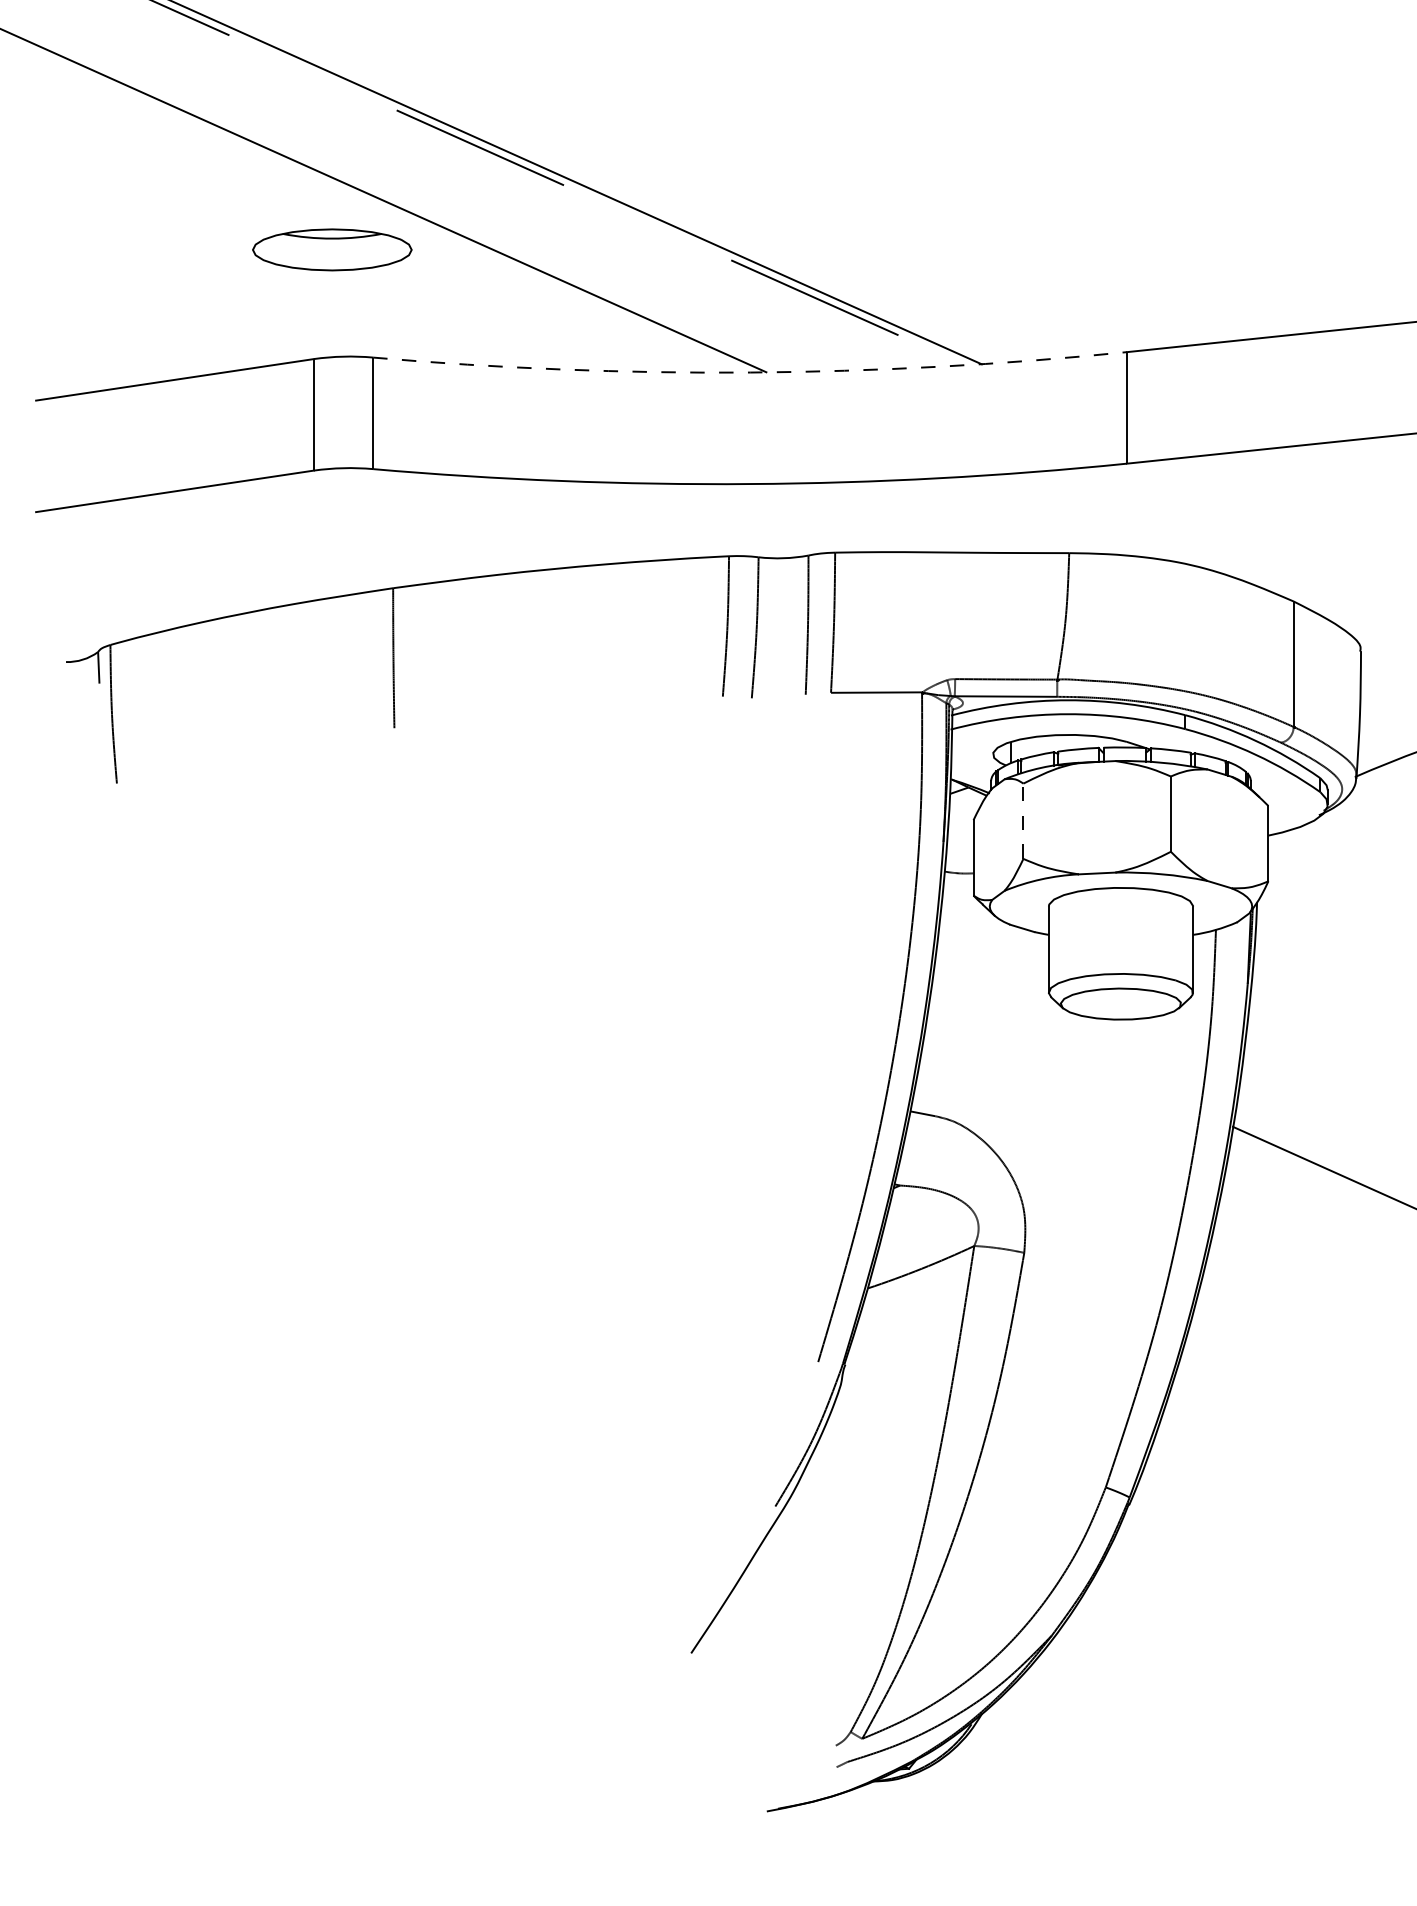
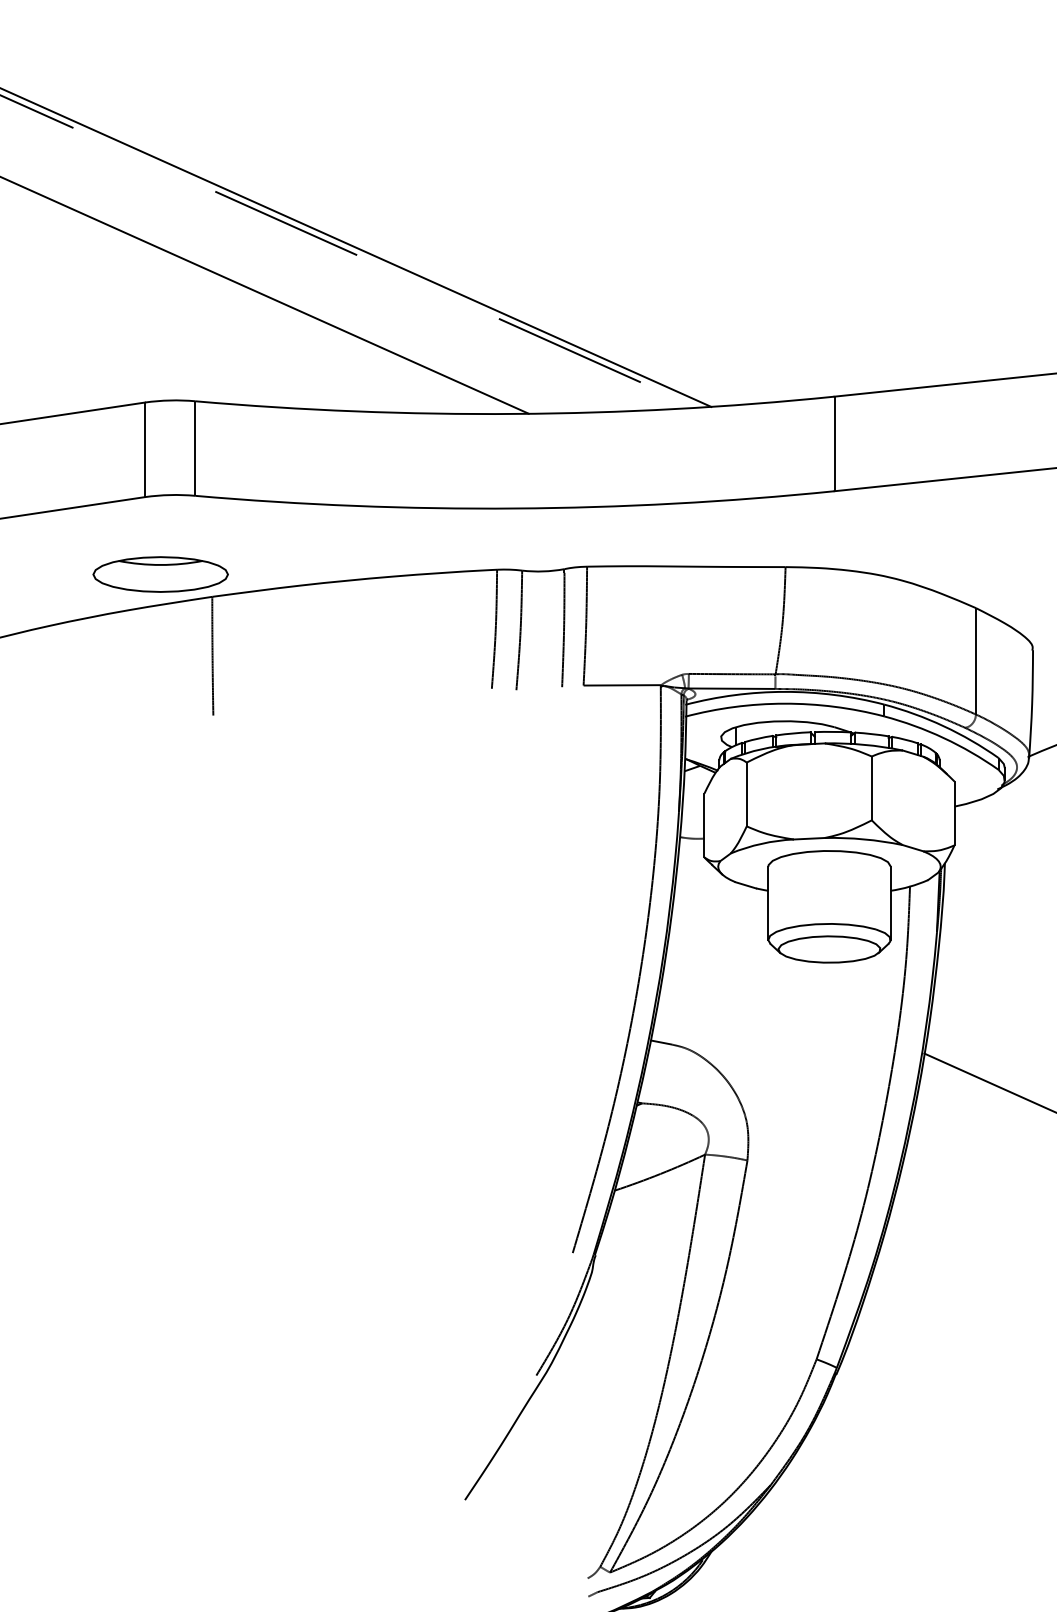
part: (332, 249) -> (160, 574), moved
arc: (750, 372) -> (515, 413), dashed -> solid
line: (1023, 821) -> (746, 794), dashed -> solid

